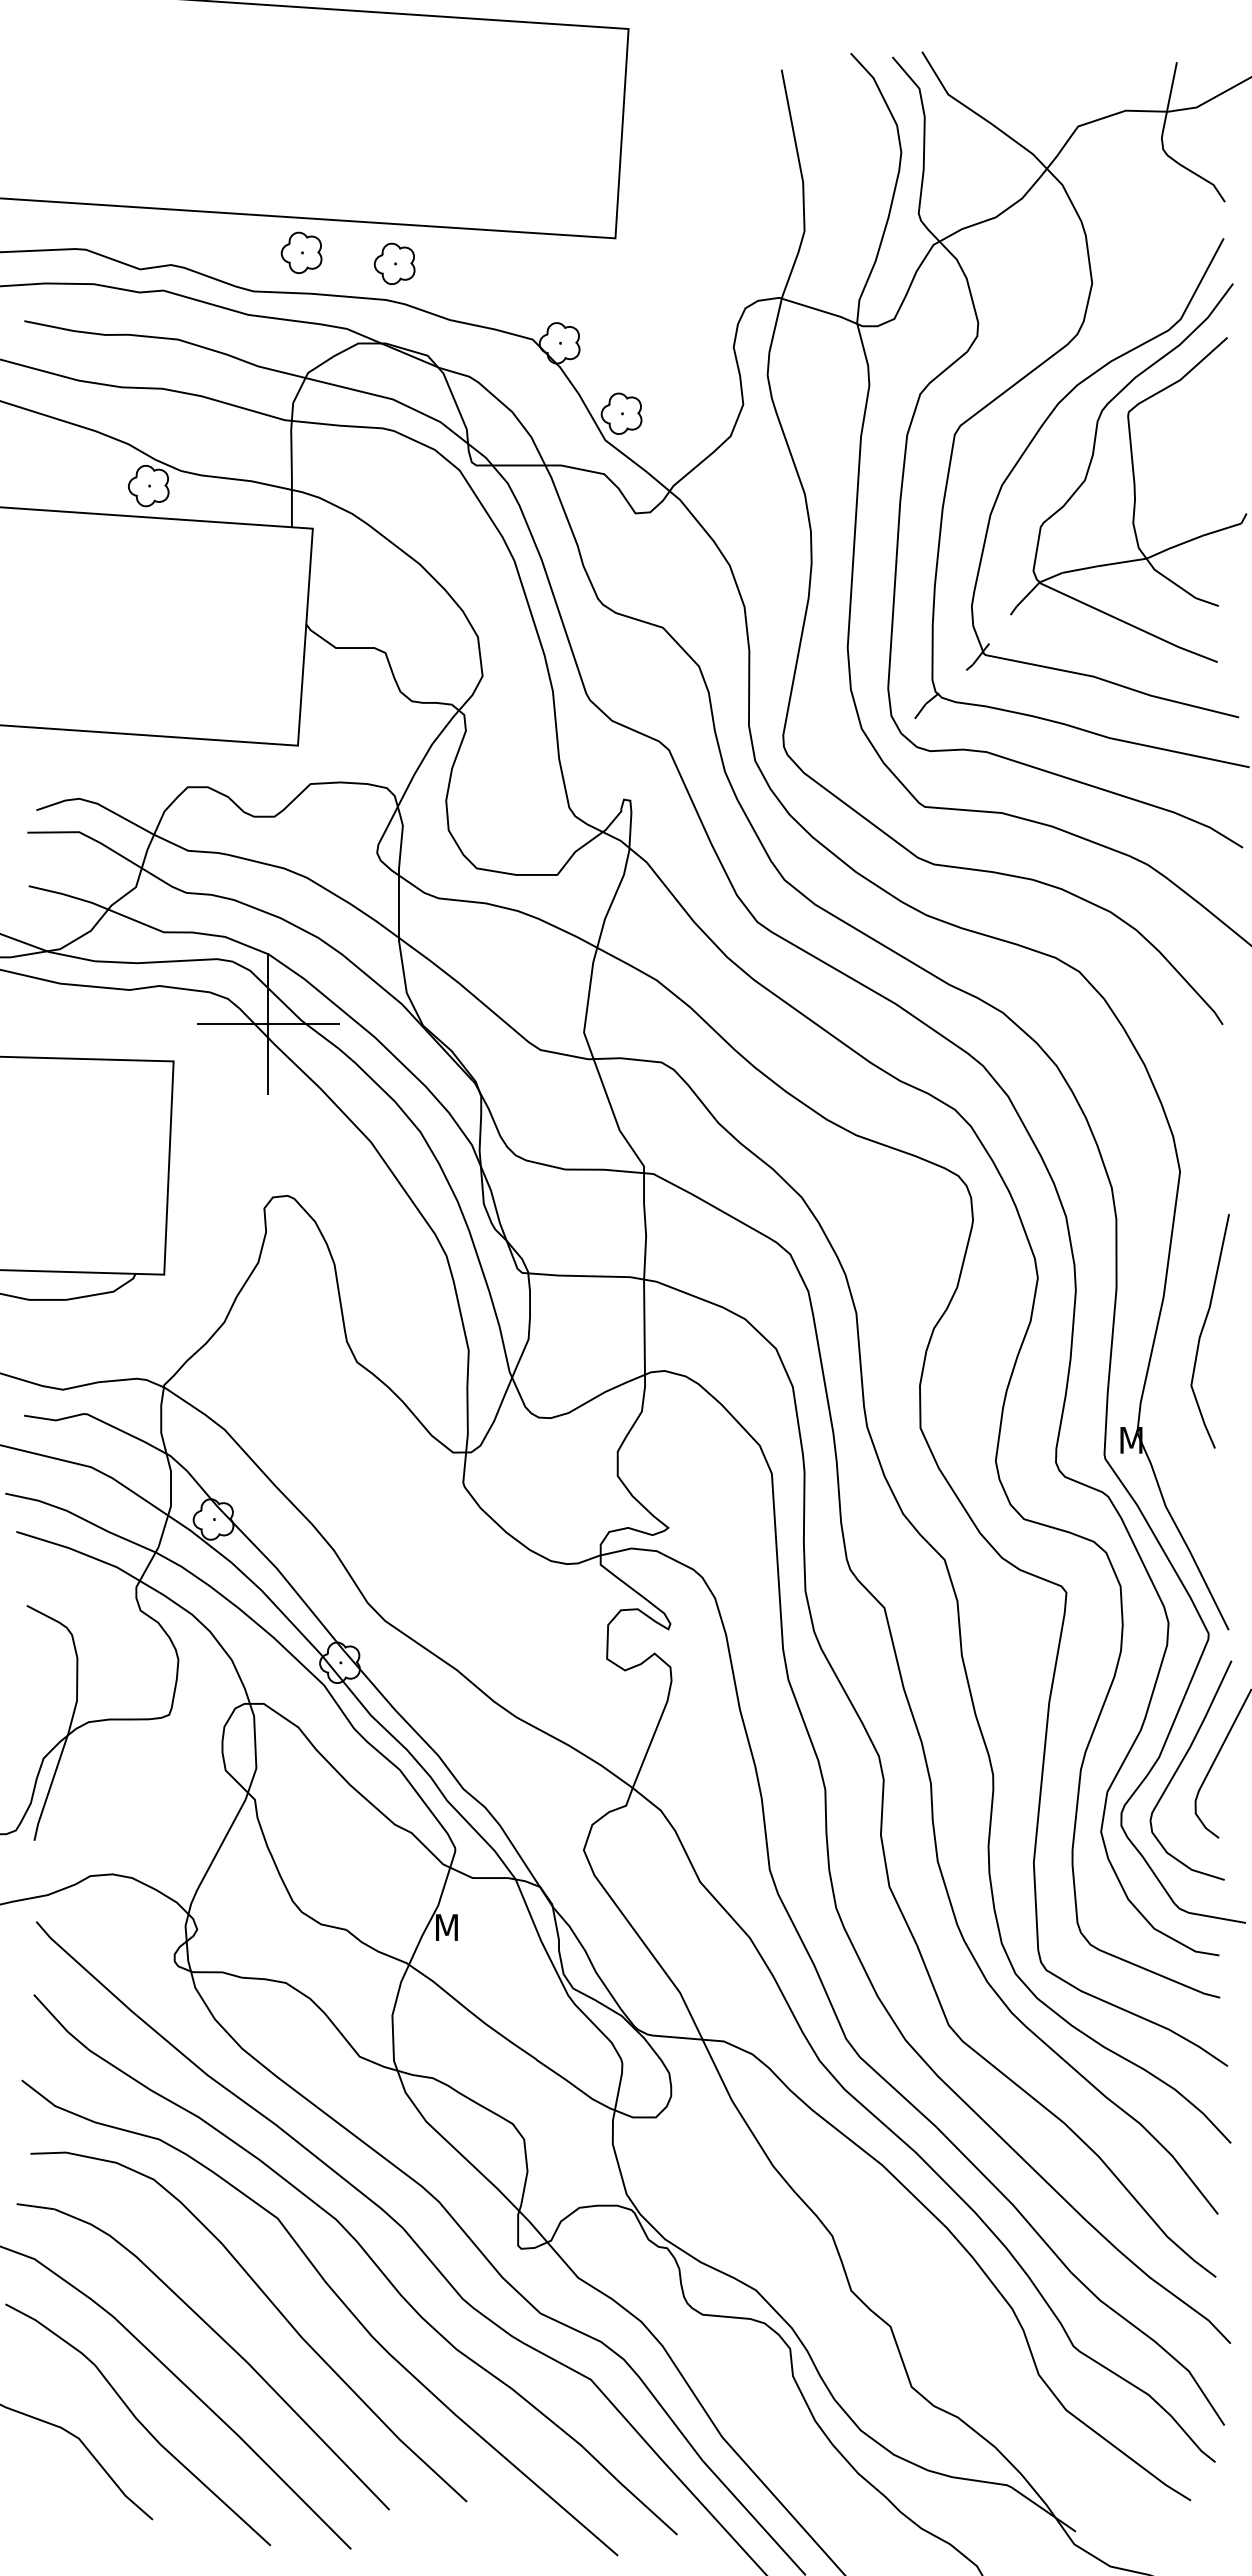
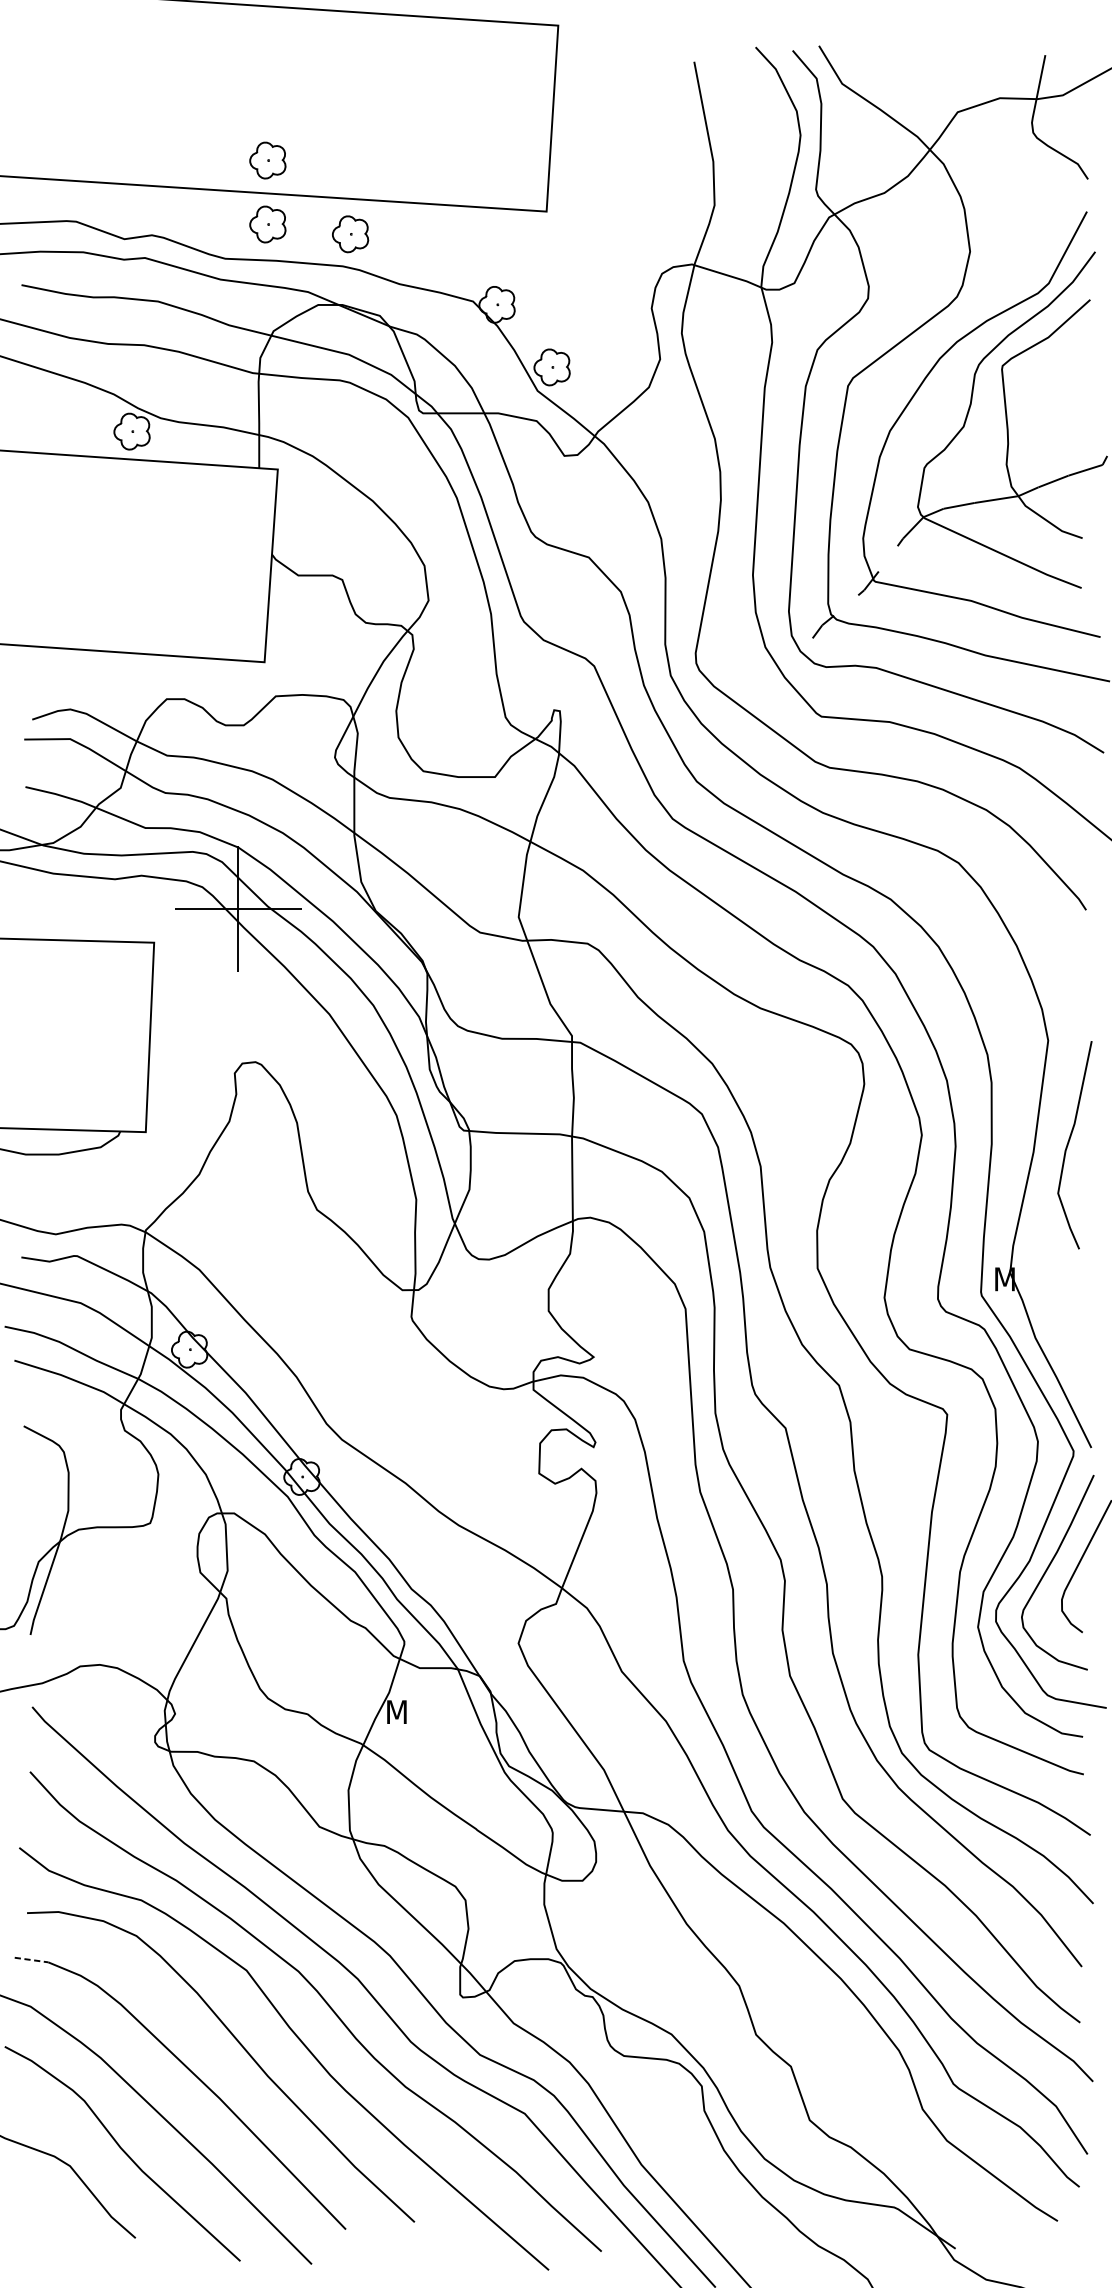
part: (301, 180) -> (267, 160), added
curve: (1203, 1329) -> (1068, 1143), moved
line: (36, 2206) -> (32, 1959), solid -> dashed

